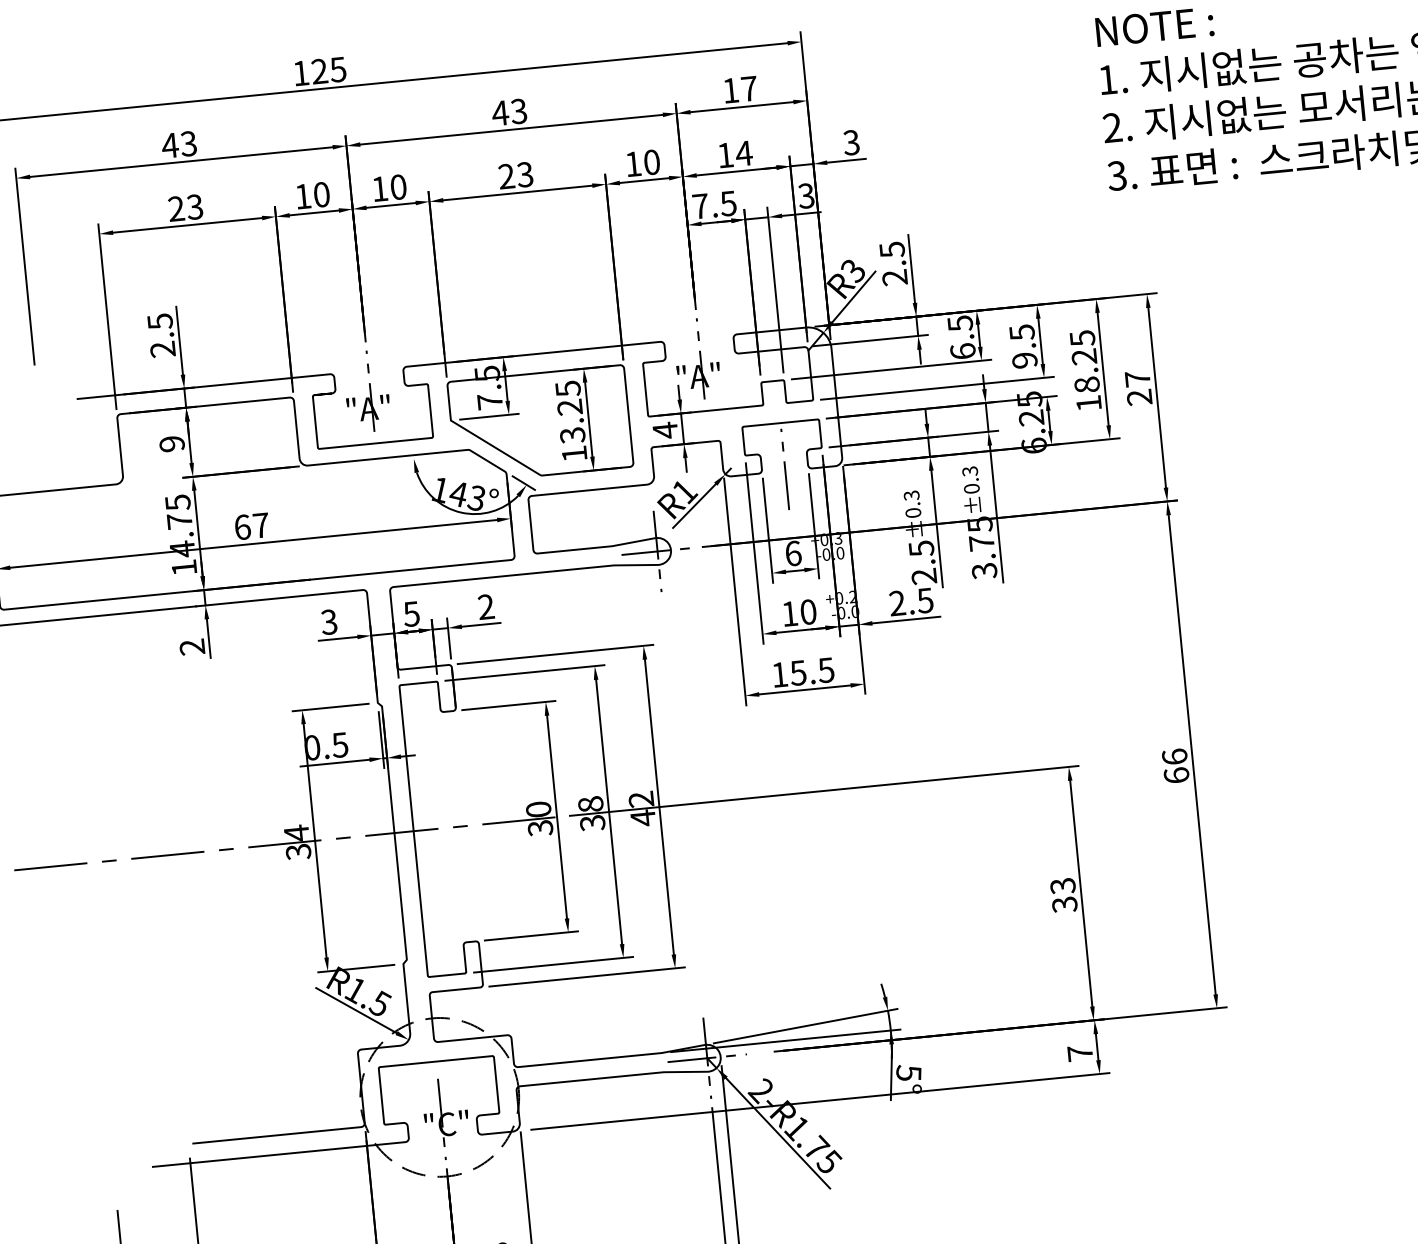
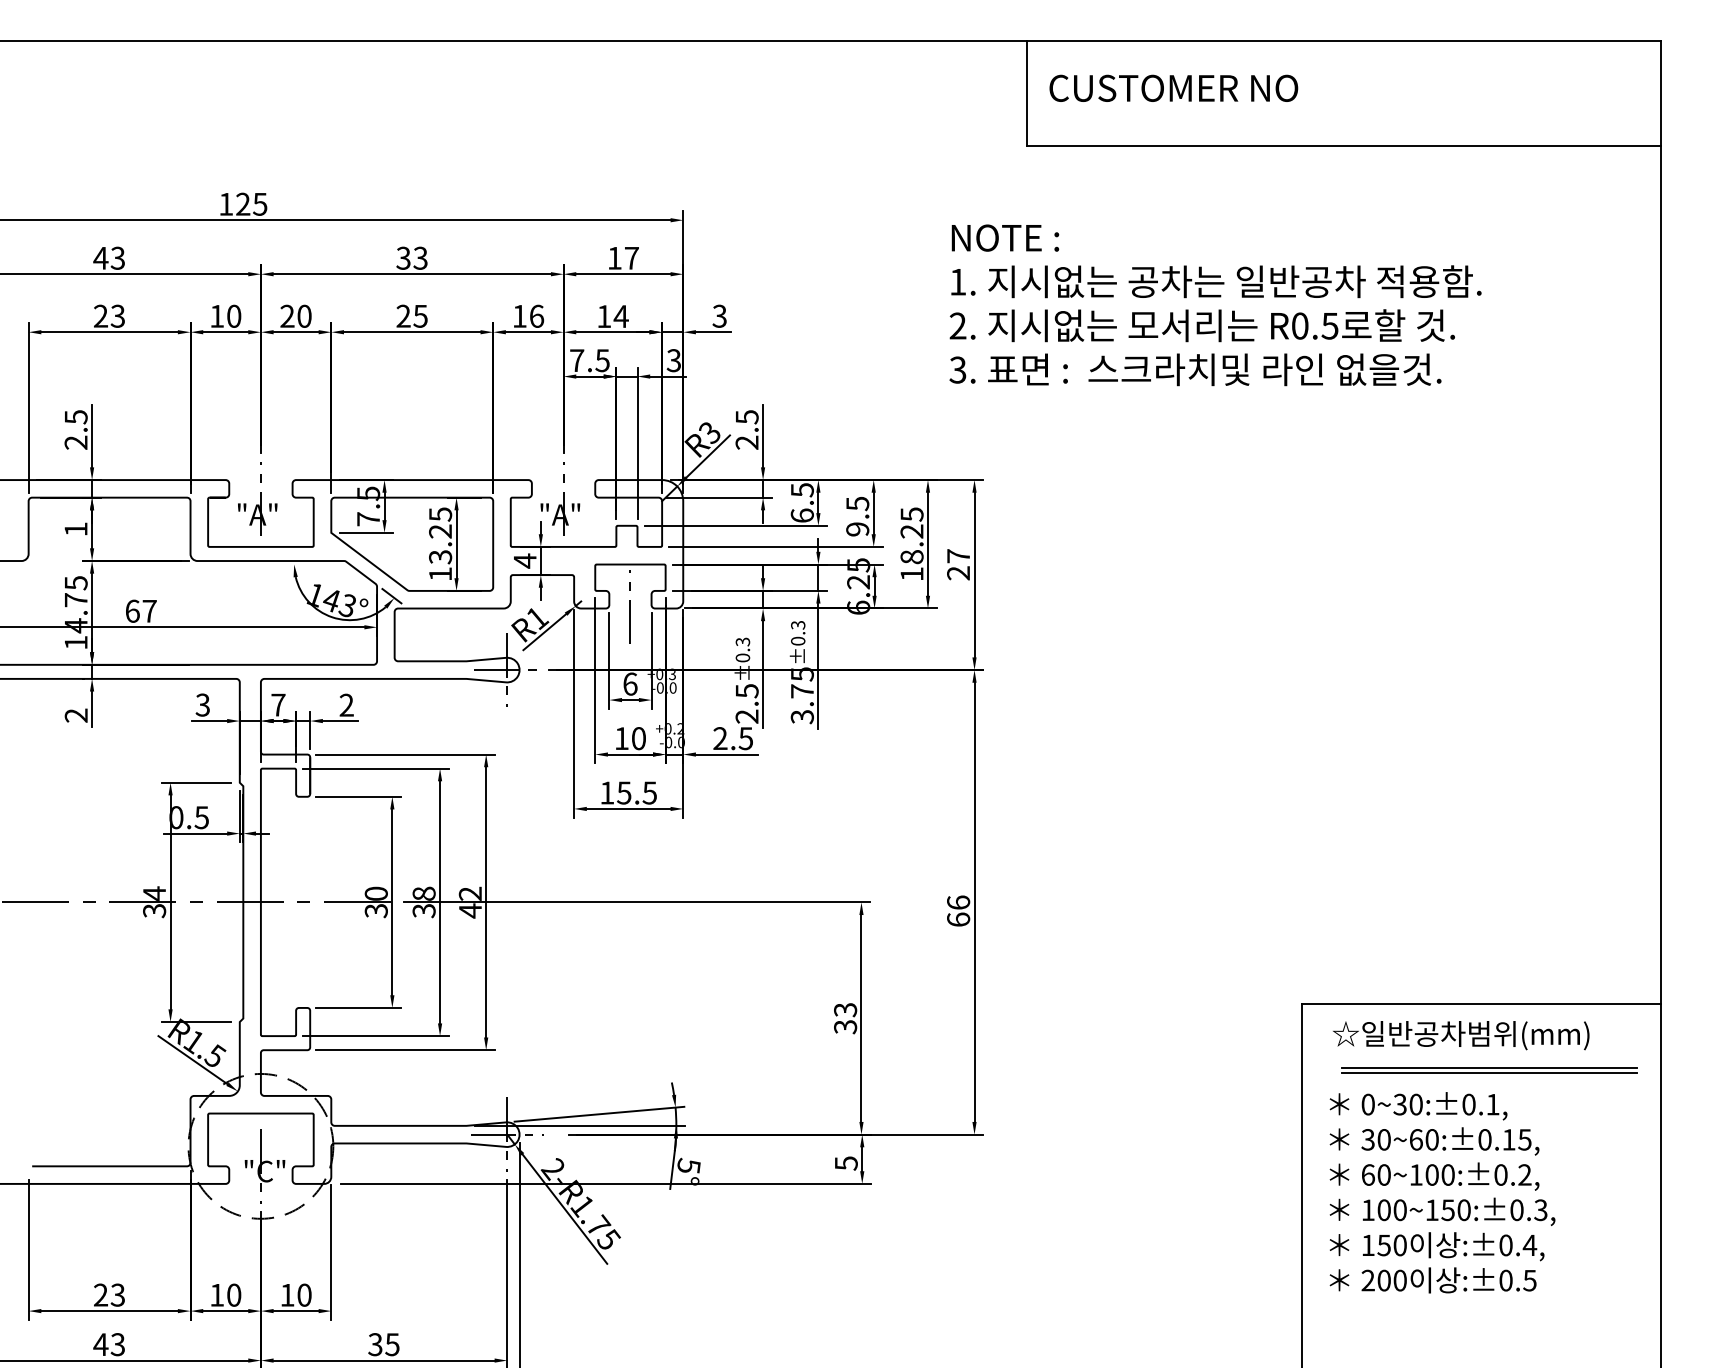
text: (500, 112) -> (403, 257), 43 -> 33
text: (652, 161) -> (537, 315), 10 -> 16
text: (524, 173) -> (420, 315), 23 -> 25
text: (379, 188) -> (287, 315), 10 -> 20
text: (171, 444) -> (75, 529), 9 -> 1
text: (411, 613) -> (278, 704), 5 -> 7
text: (1080, 1053) -> (846, 1163), 7 -> 5

